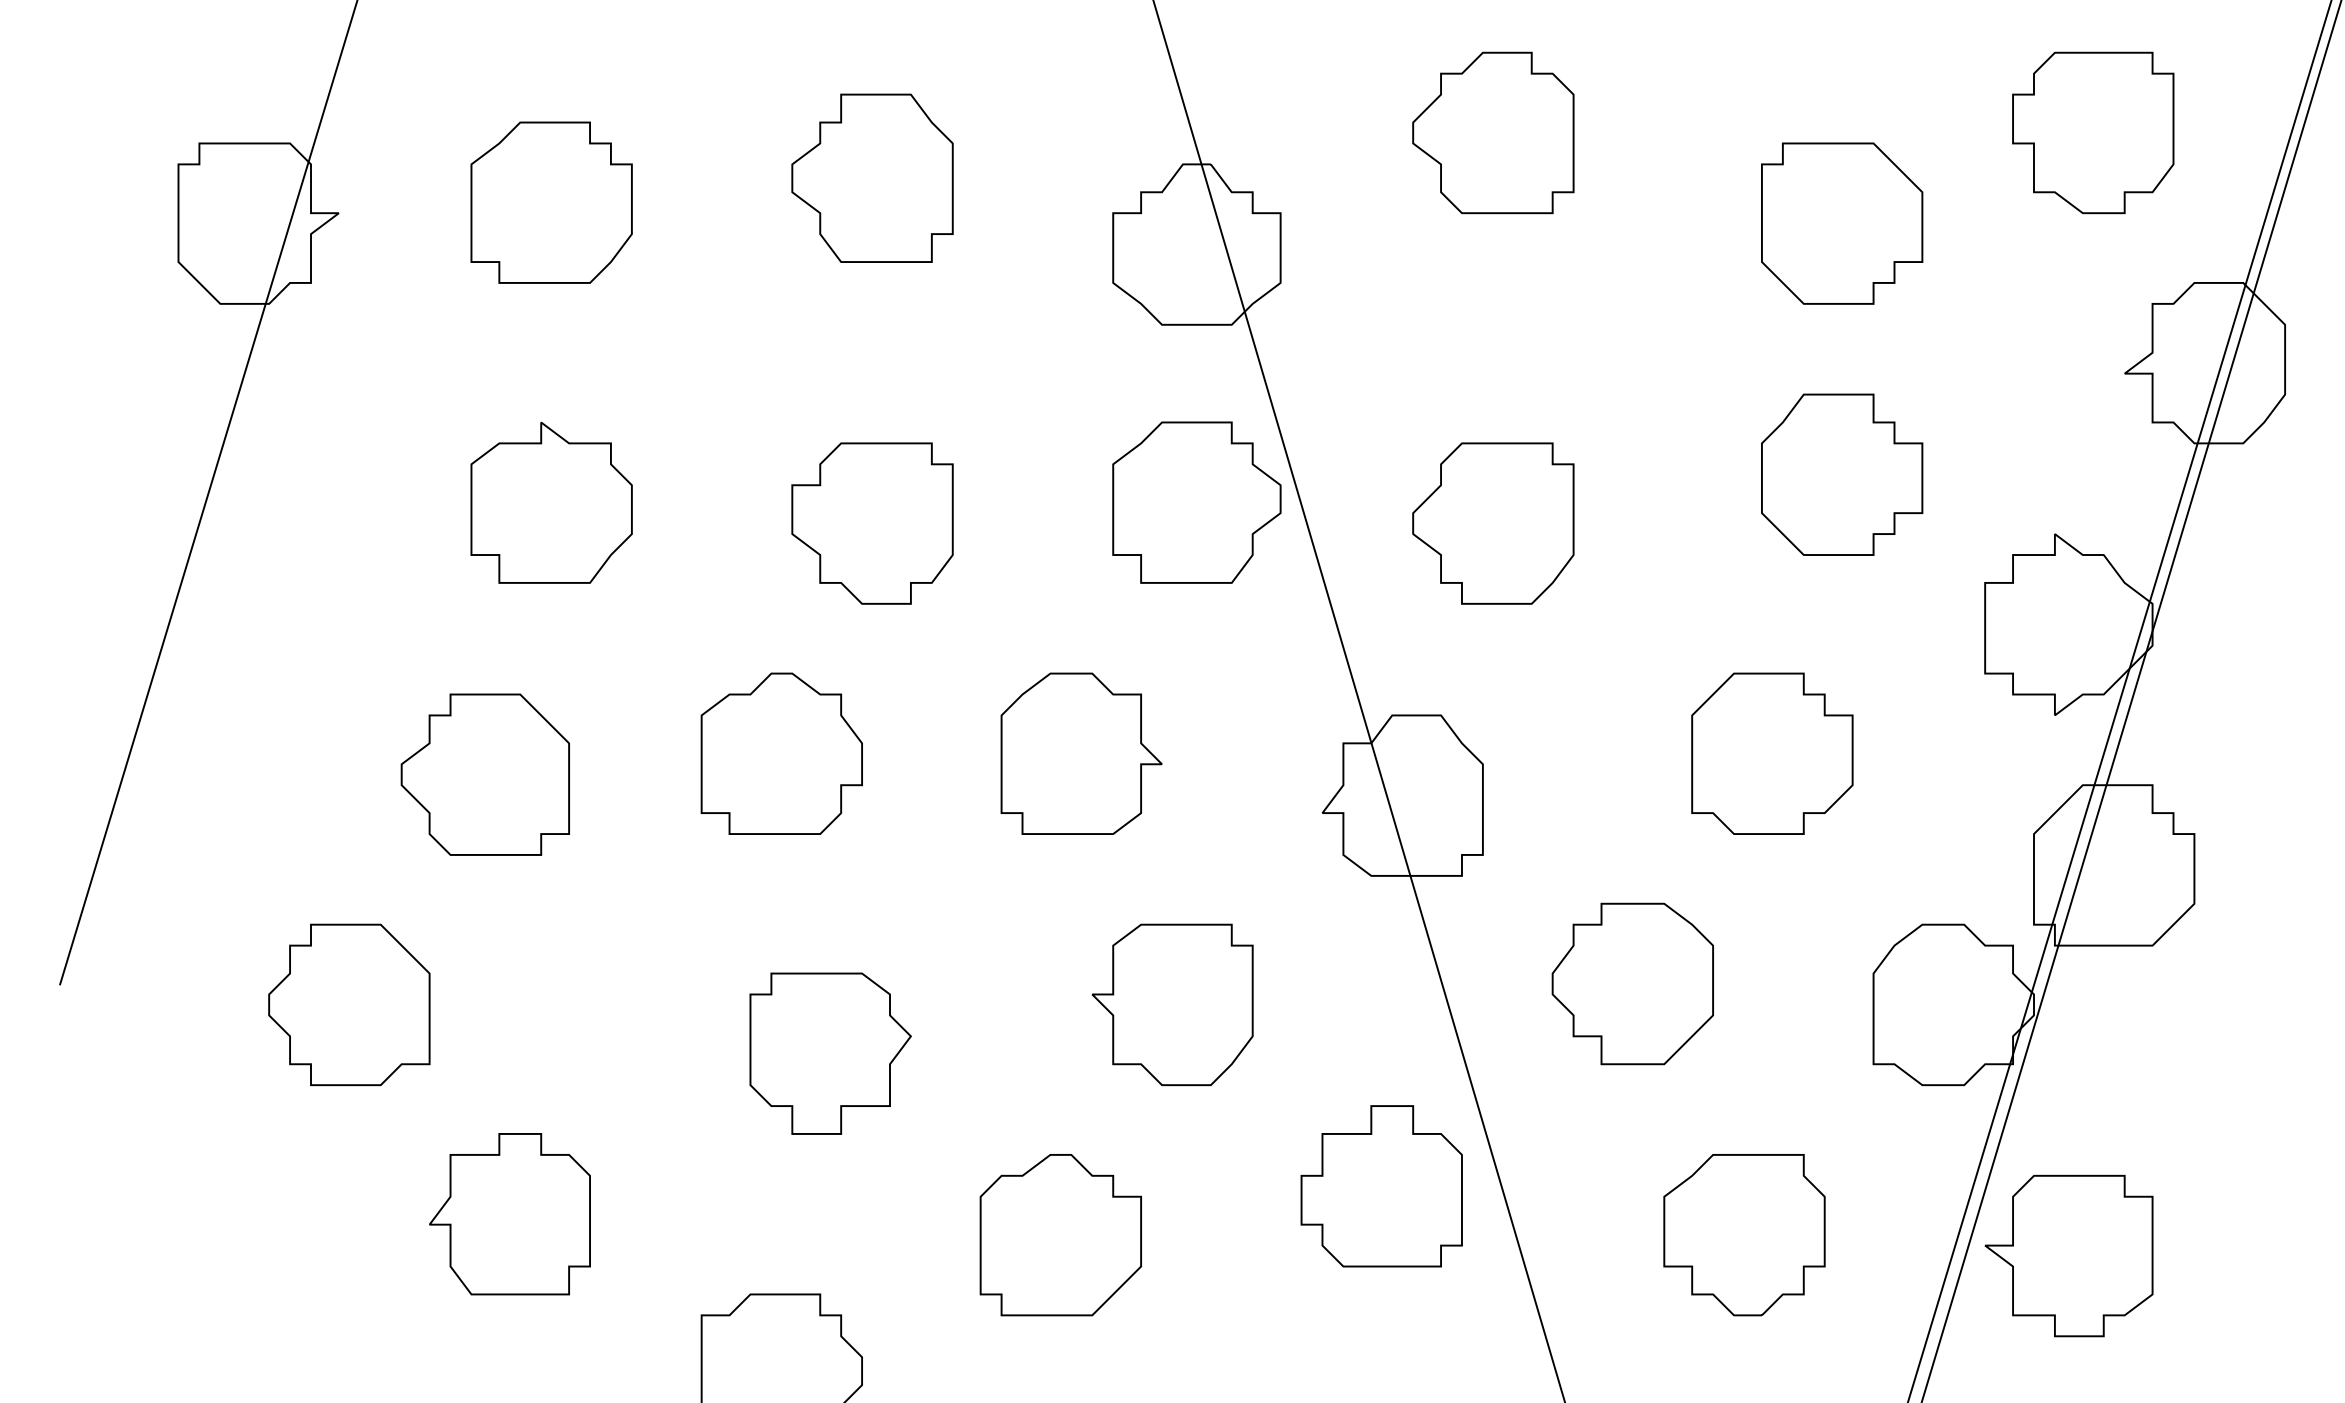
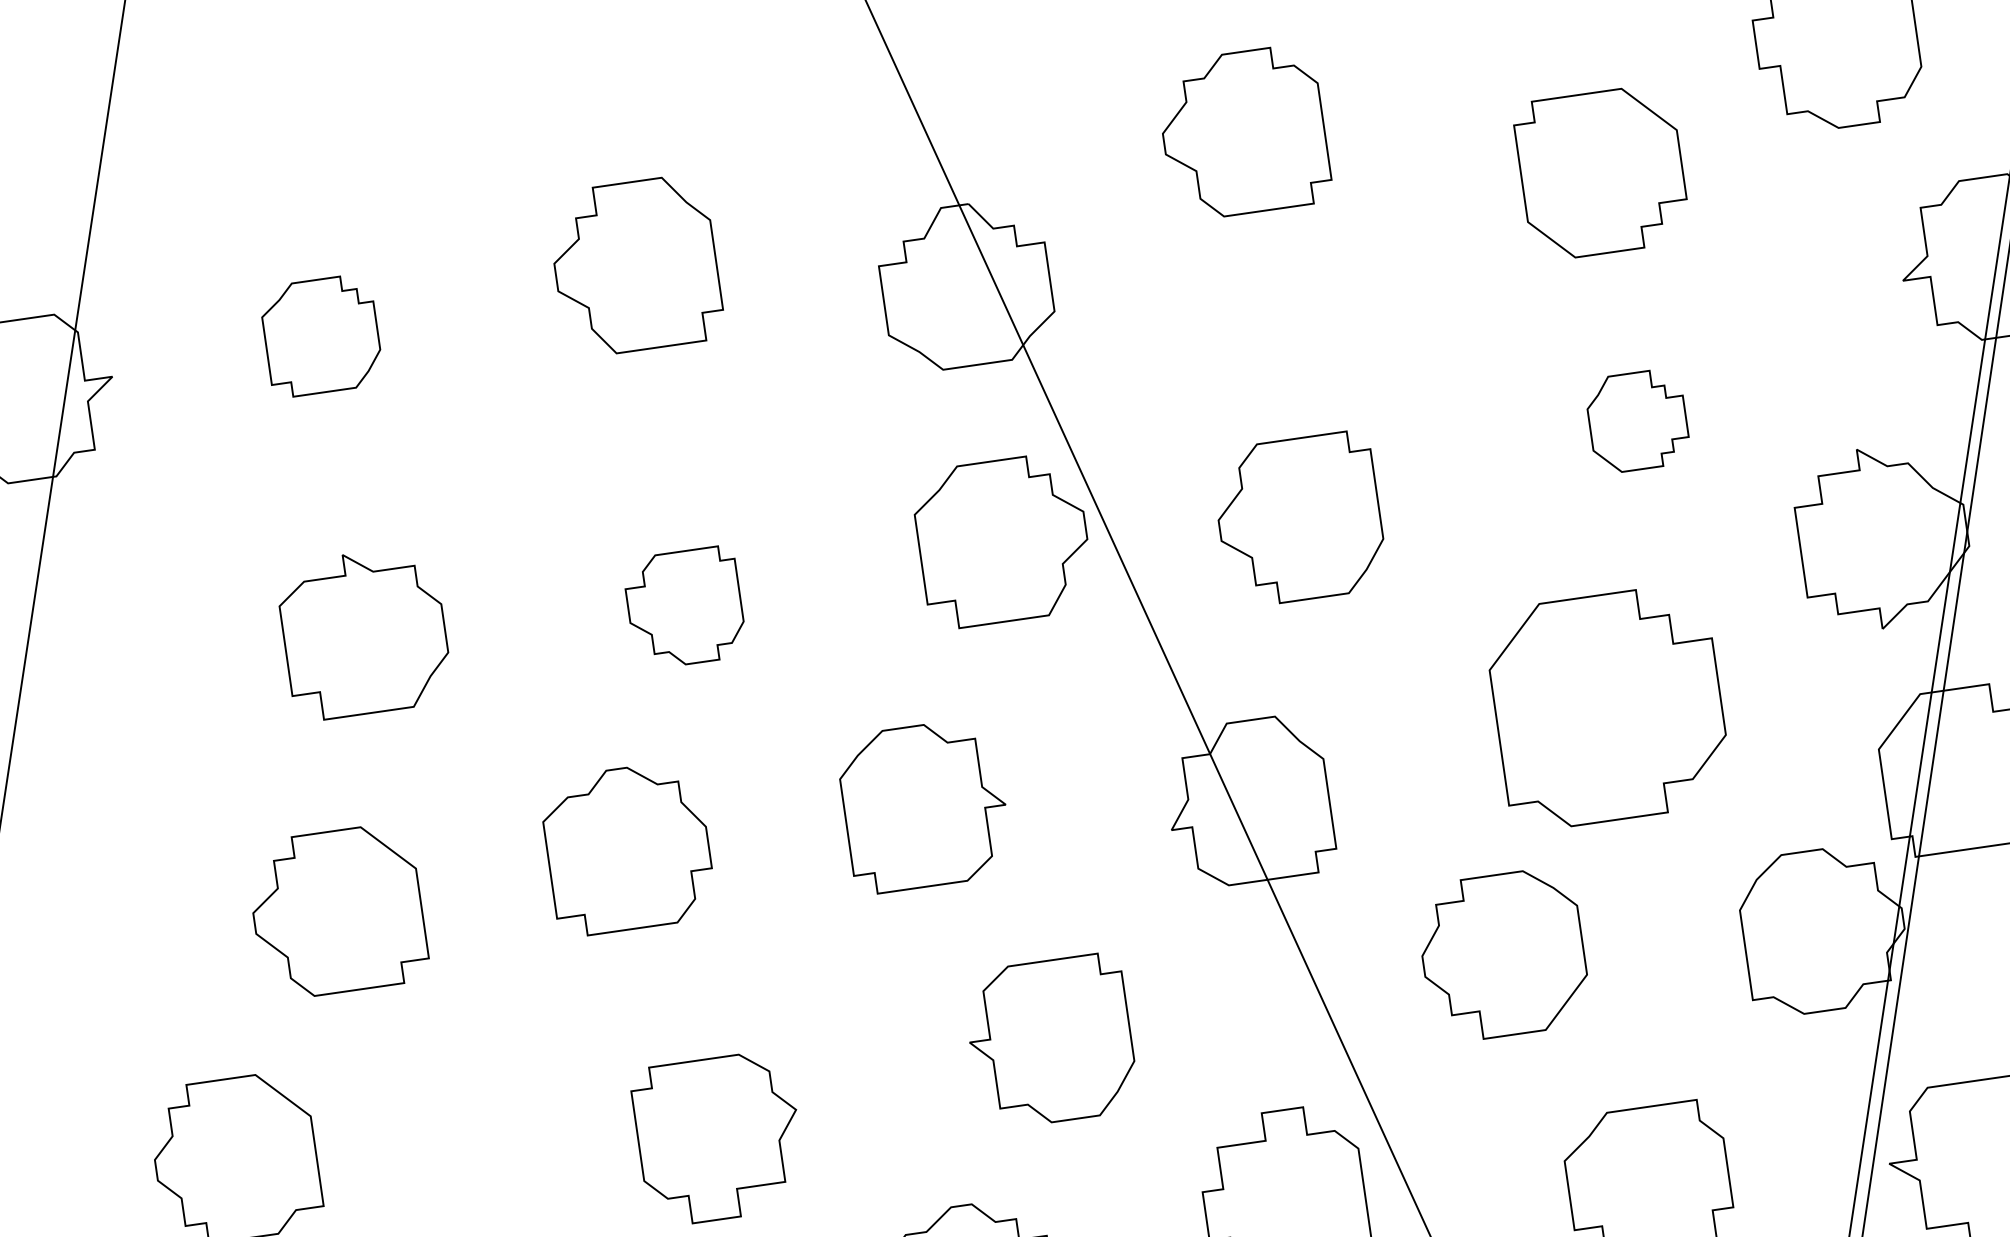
part: (551, 202) -> (321, 335), size x0.7
part: (1842, 474) -> (1638, 420), size x0.6
part: (872, 523) -> (684, 607), size x0.7
part: (1772, 753) -> (1608, 707), size x1.4

